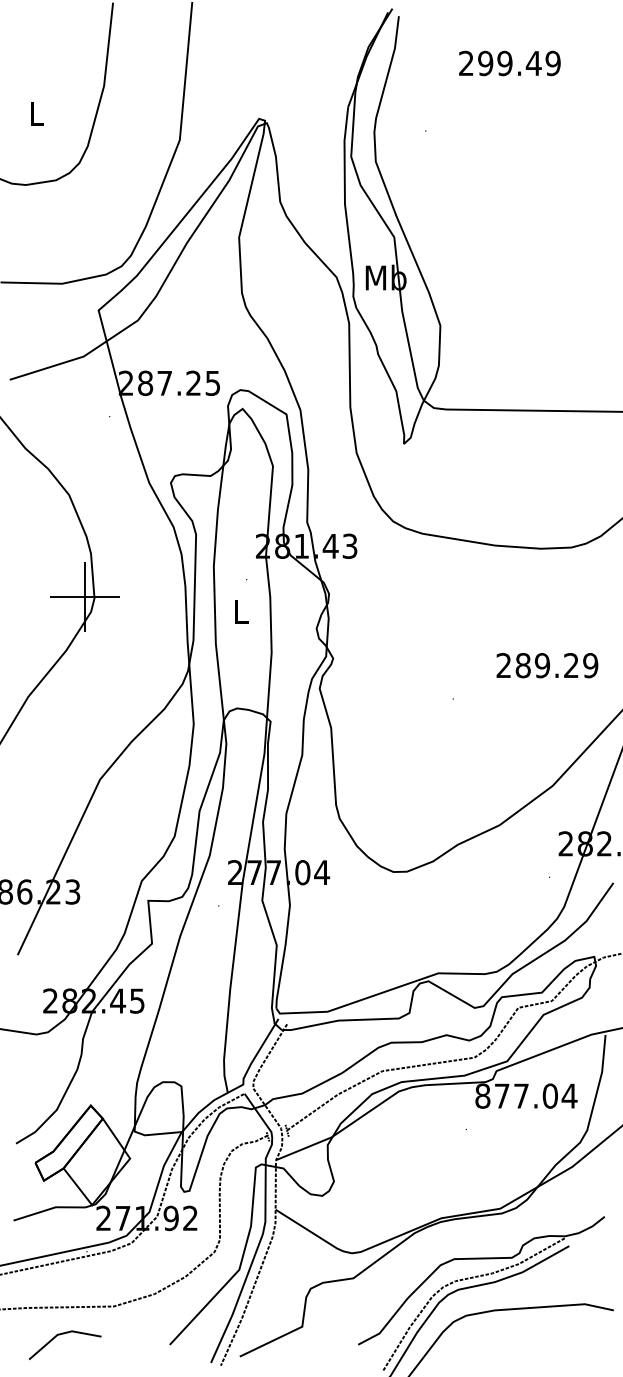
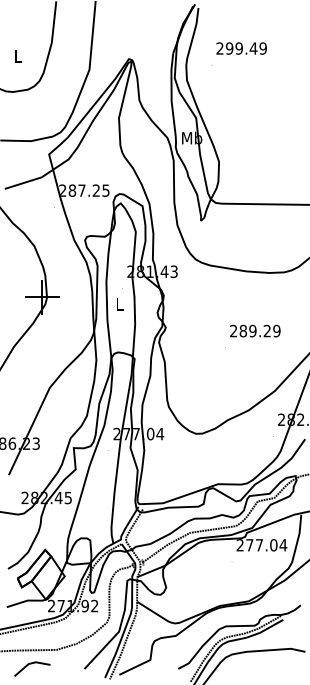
text: (509, 63) -> (241, 48), moved
text: (547, 664) -> (255, 330), moved
text: (481, 1096) -> (239, 545), 877.04 -> 277.04

